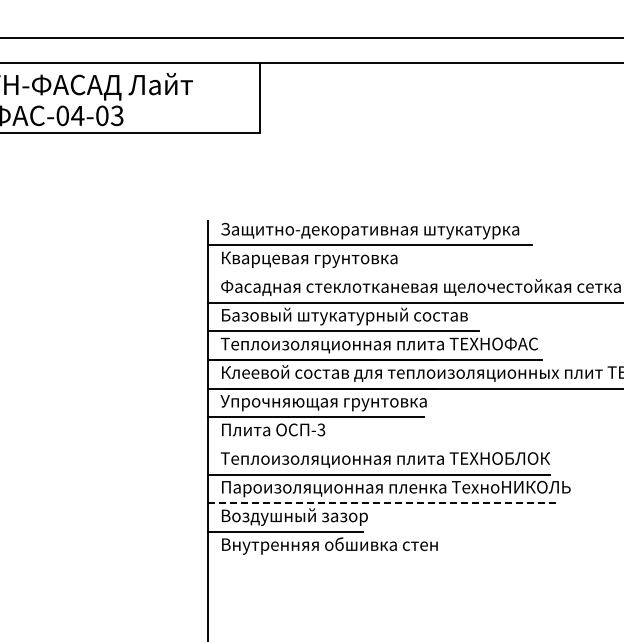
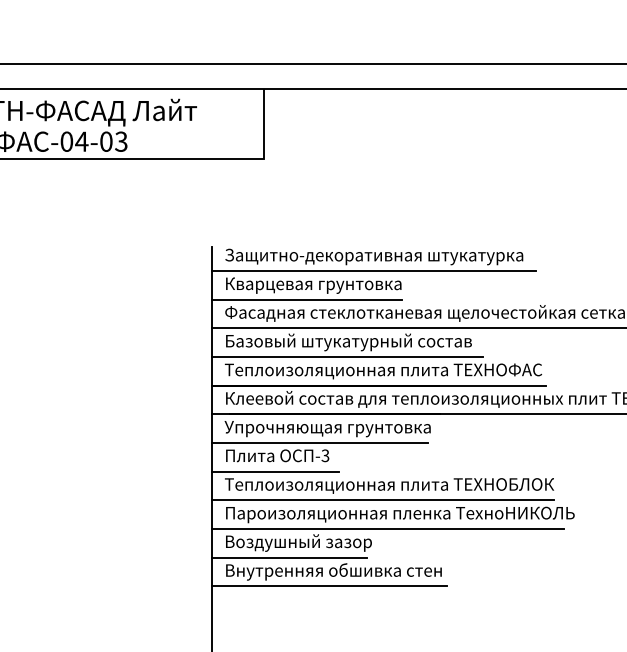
line: (303, 273) -> (307, 299), added
line: (271, 445) -> (275, 471), added
line: (384, 503) -> (388, 529), dashed -> solid
line: (325, 560) -> (329, 586), added

